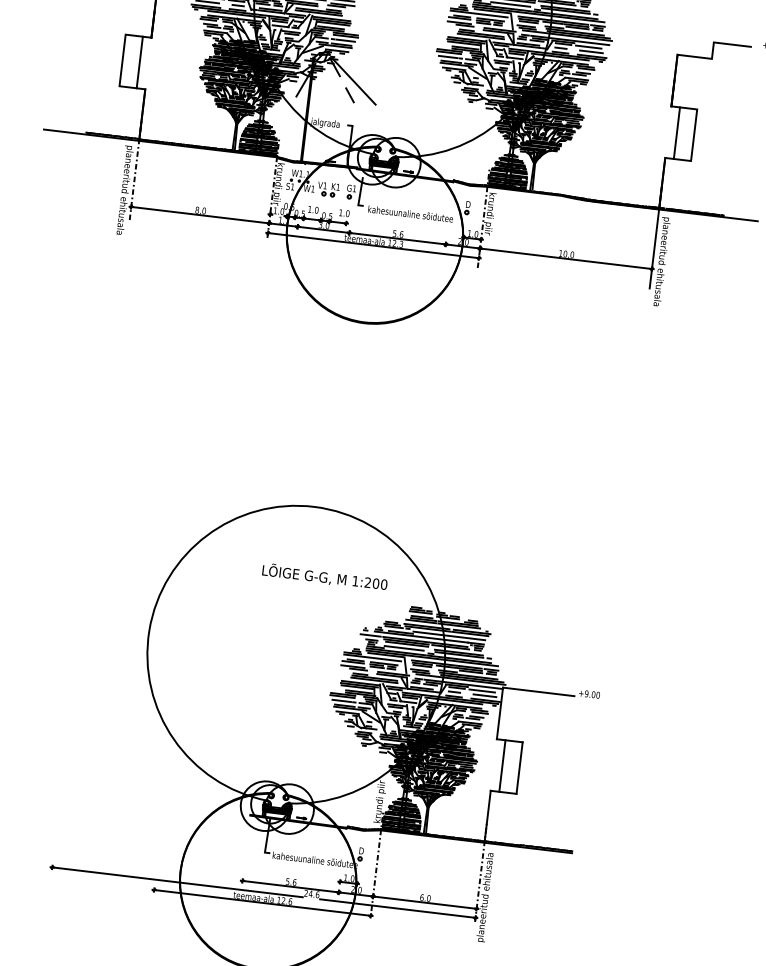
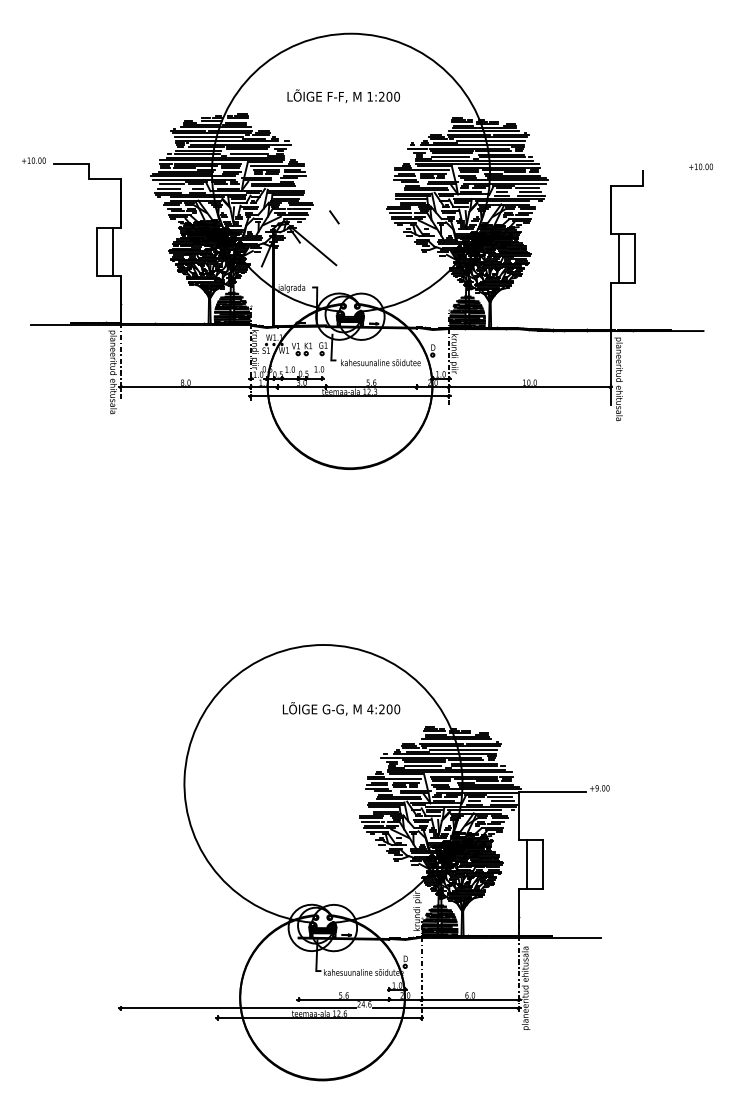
line: (732, 45) -> (660, 170), removed
line: (350, 95) -> (334, 217), moved
text: (355, 581) -> (370, 709), 1:200 -> 4:200
hatch: (546, 847) -> (576, 935), removed

